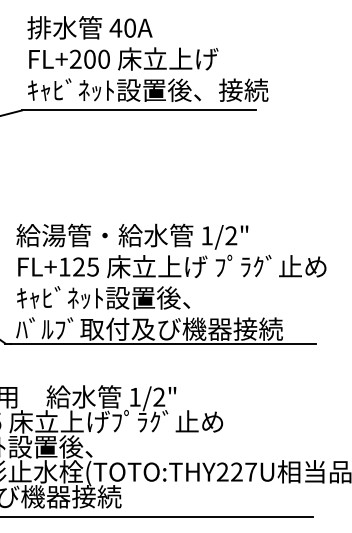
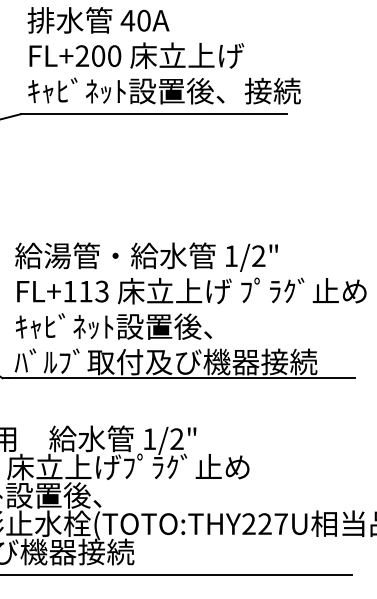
text: (85, 266) -> (93, 290), FL+125 -> FL+113

